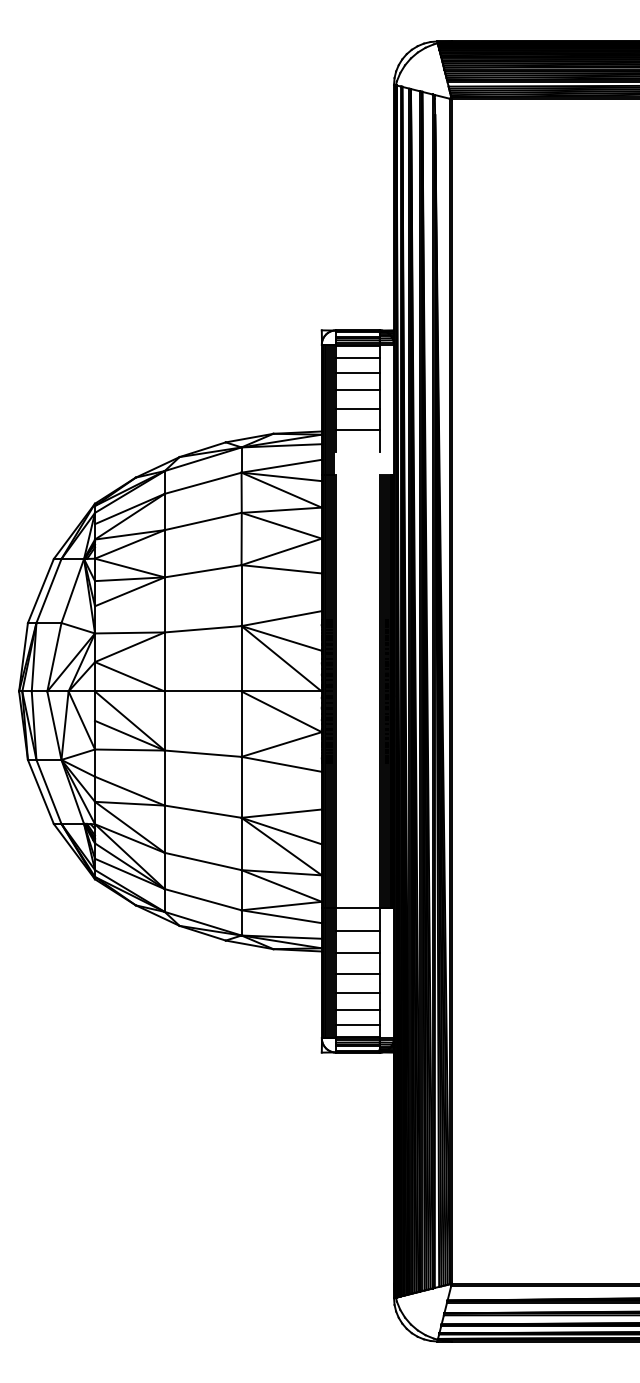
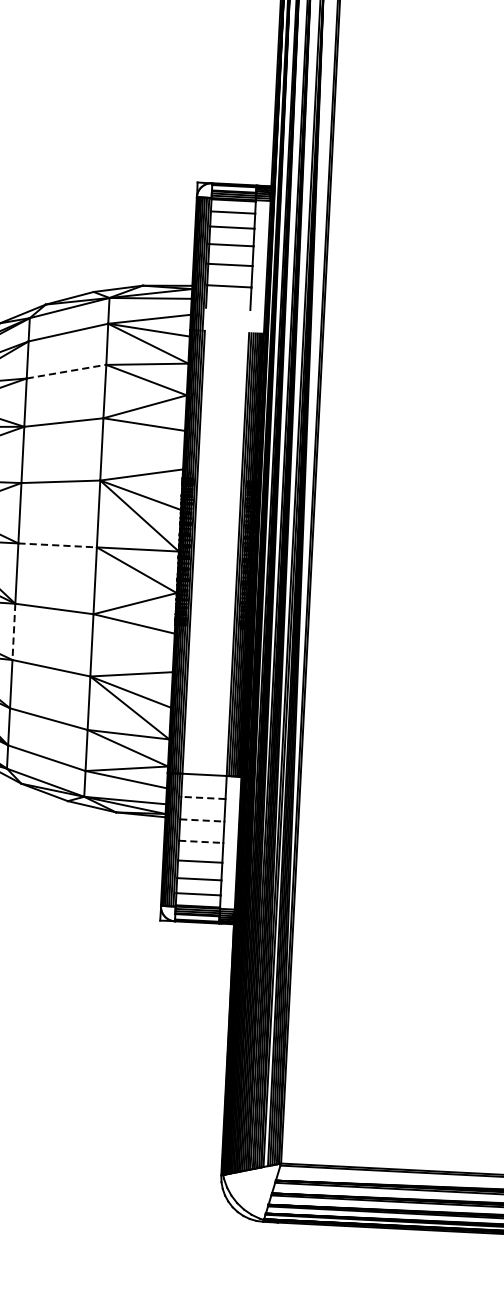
line: (203, 521) -> (66, 371), solid -> dashed
line: (203, 691) -> (58, 545), solid -> dashed
line: (164, 778) -> (13, 632), solid -> dashed
line: (357, 930) -> (203, 797), solid -> dashed
line: (357, 952) -> (201, 820), solid -> dashed
line: (357, 973) -> (200, 841), solid -> dashed

